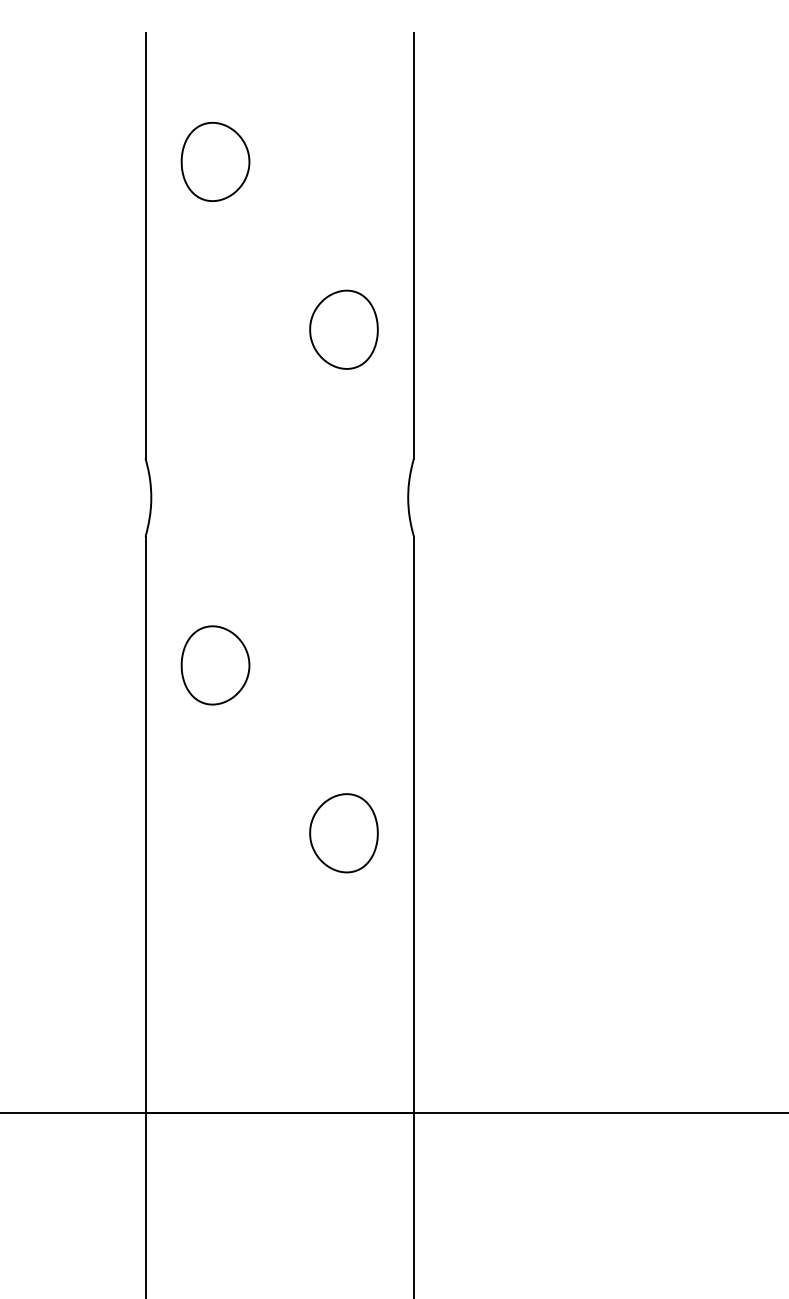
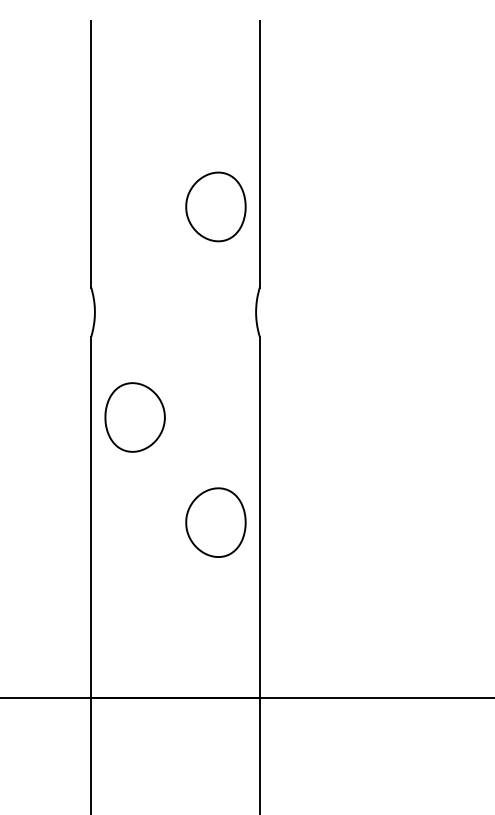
part: (215, 161) -> (135, 101), removed
part: (343, 329) -> (215, 206), size x1.4
part: (215, 665) -> (135, 417), size x1.4
part: (343, 832) -> (215, 522), size x1.4

